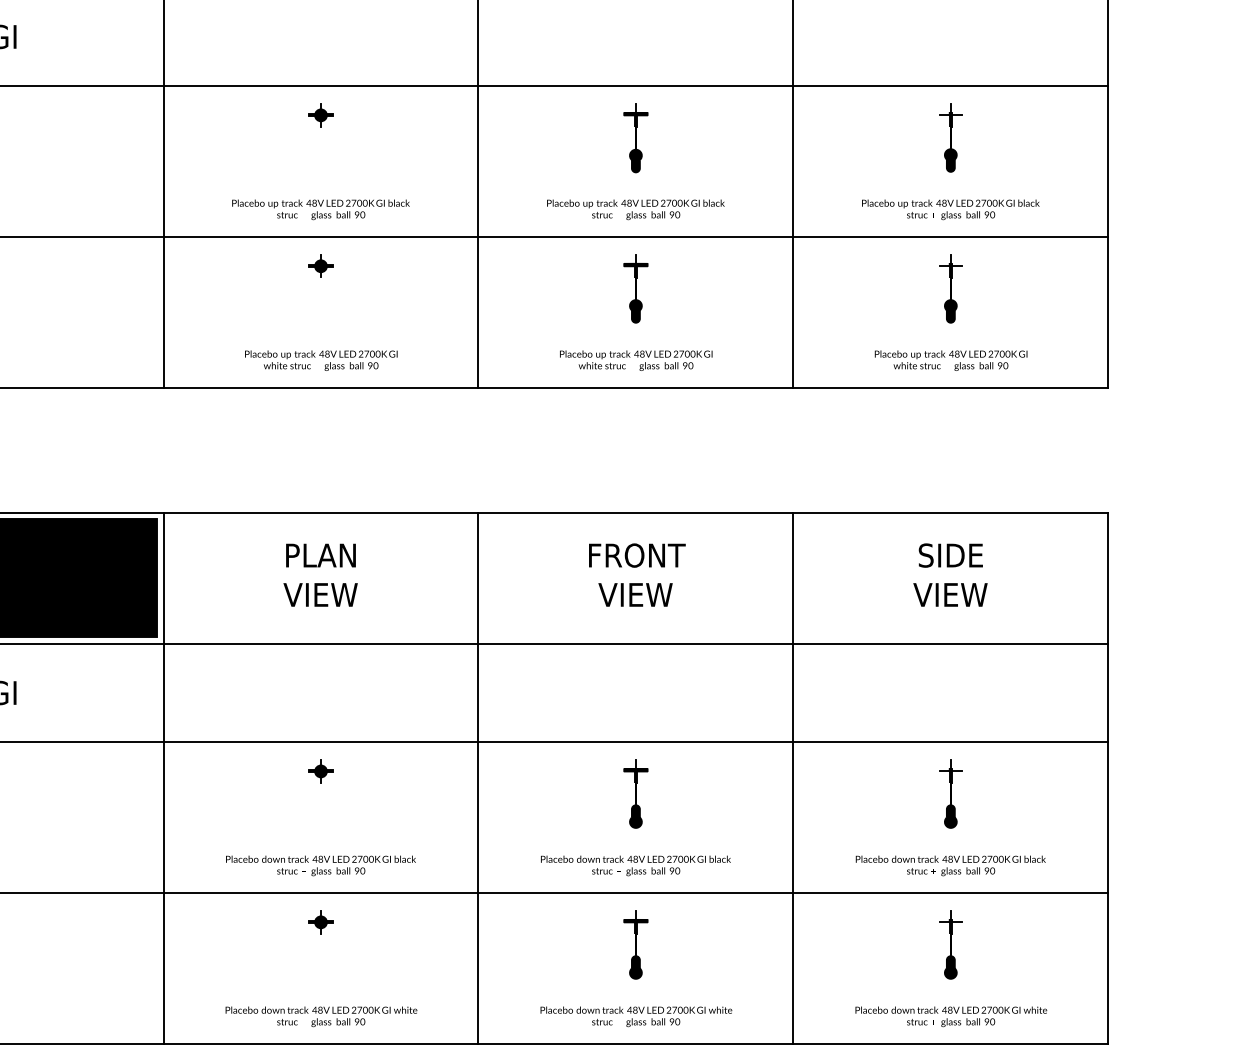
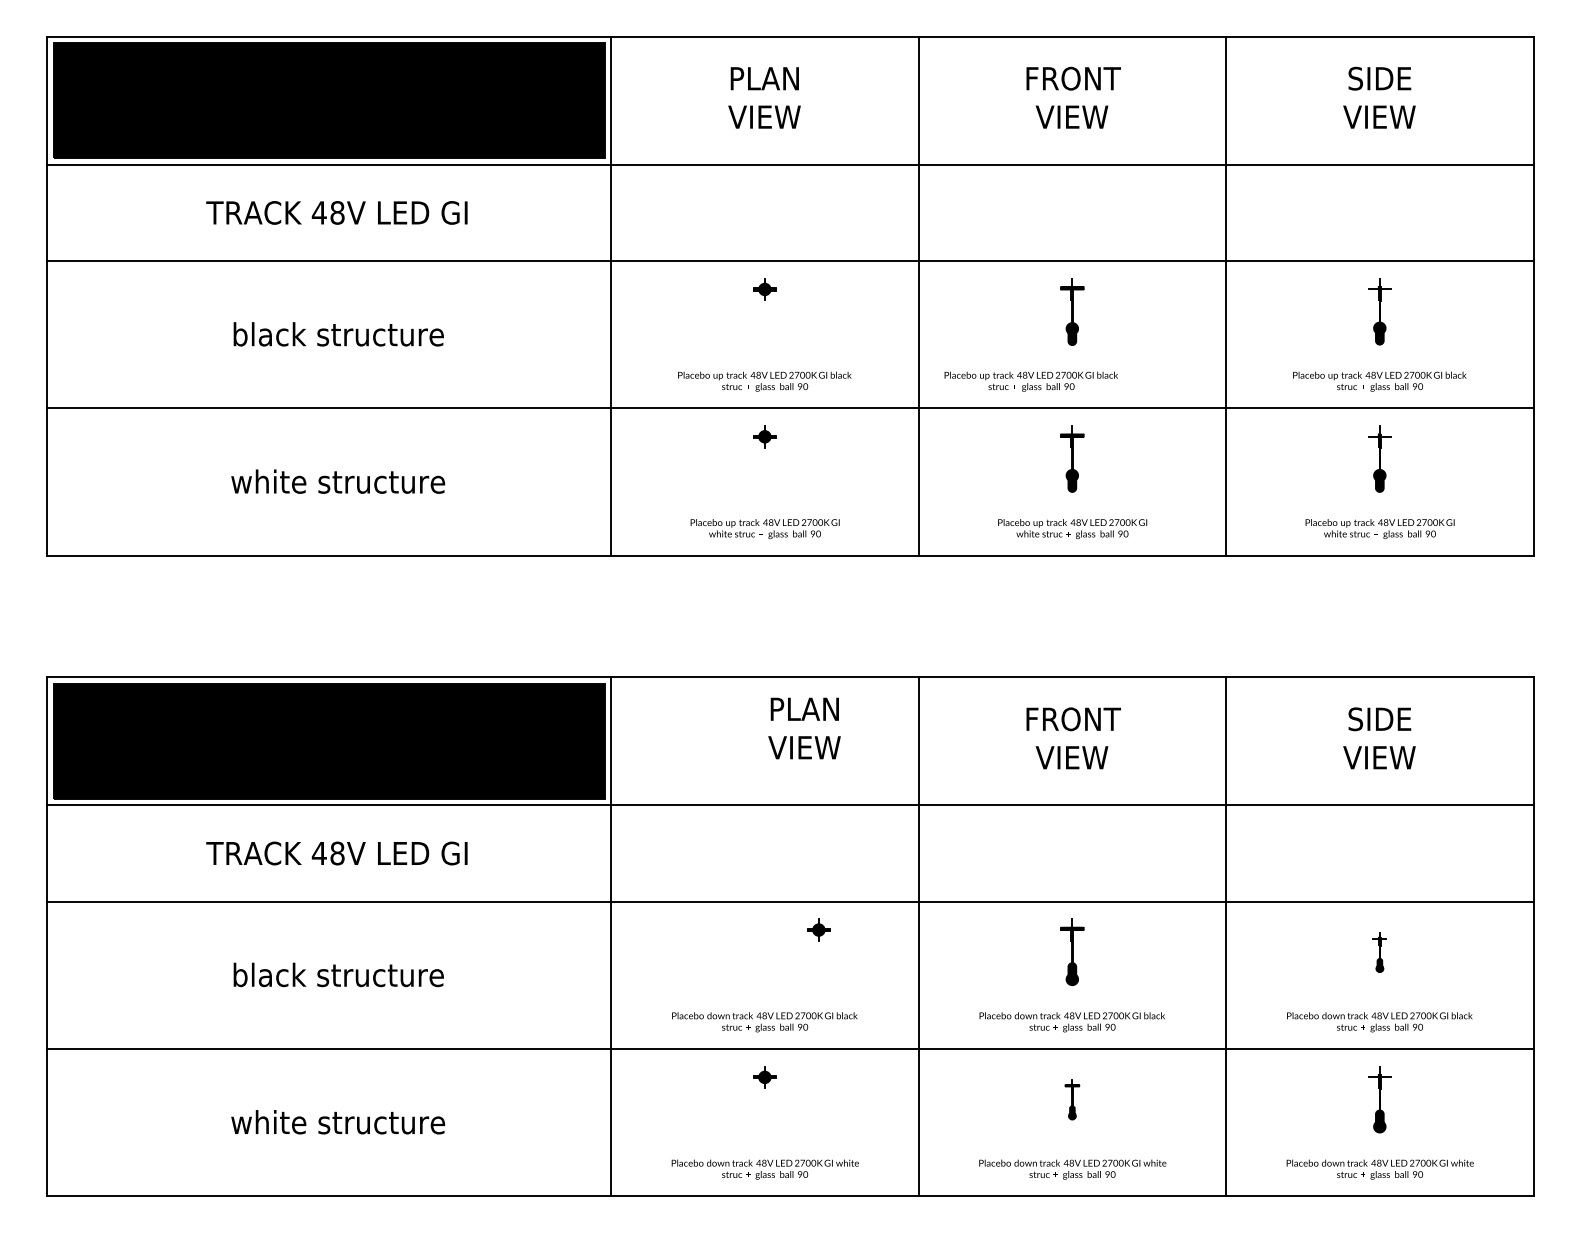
text: (635, 209) -> (1030, 381), moved
text: (320, 575) -> (804, 728), moved
part: (320, 770) -> (818, 929), moved
part: (950, 794) -> (1379, 952), size x0.6
part: (636, 944) -> (1072, 1099), size x0.6

